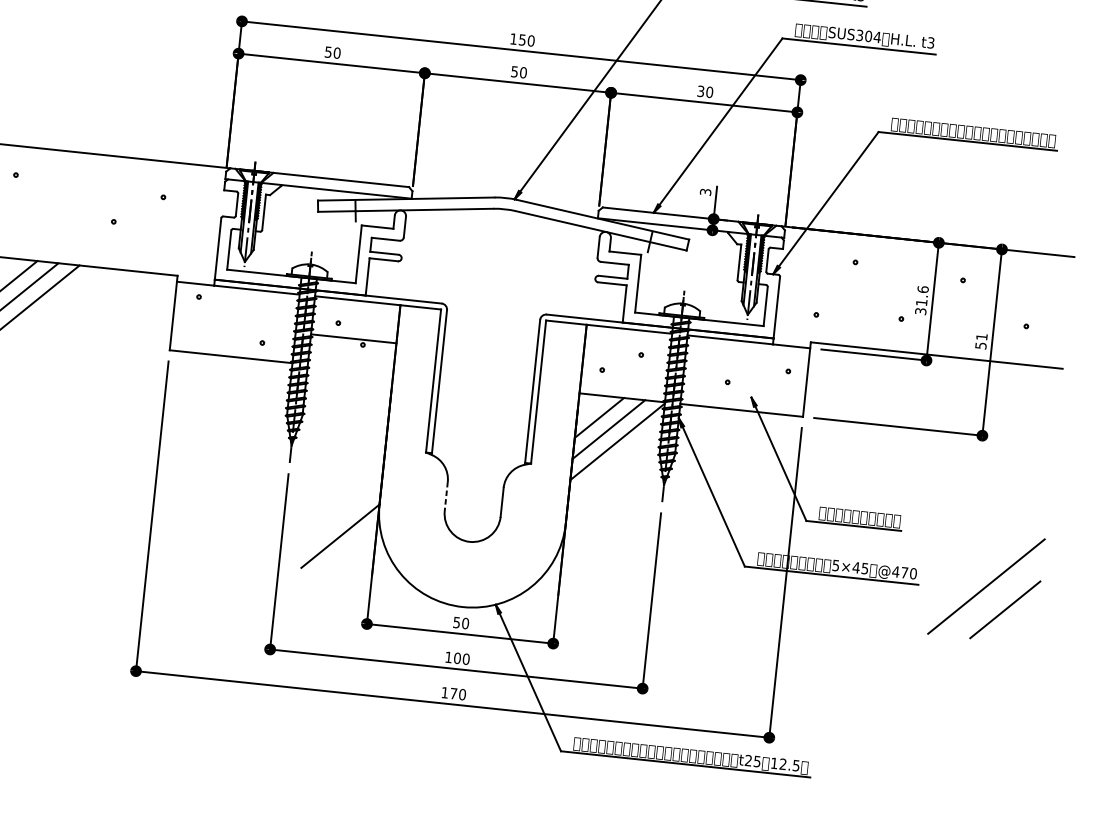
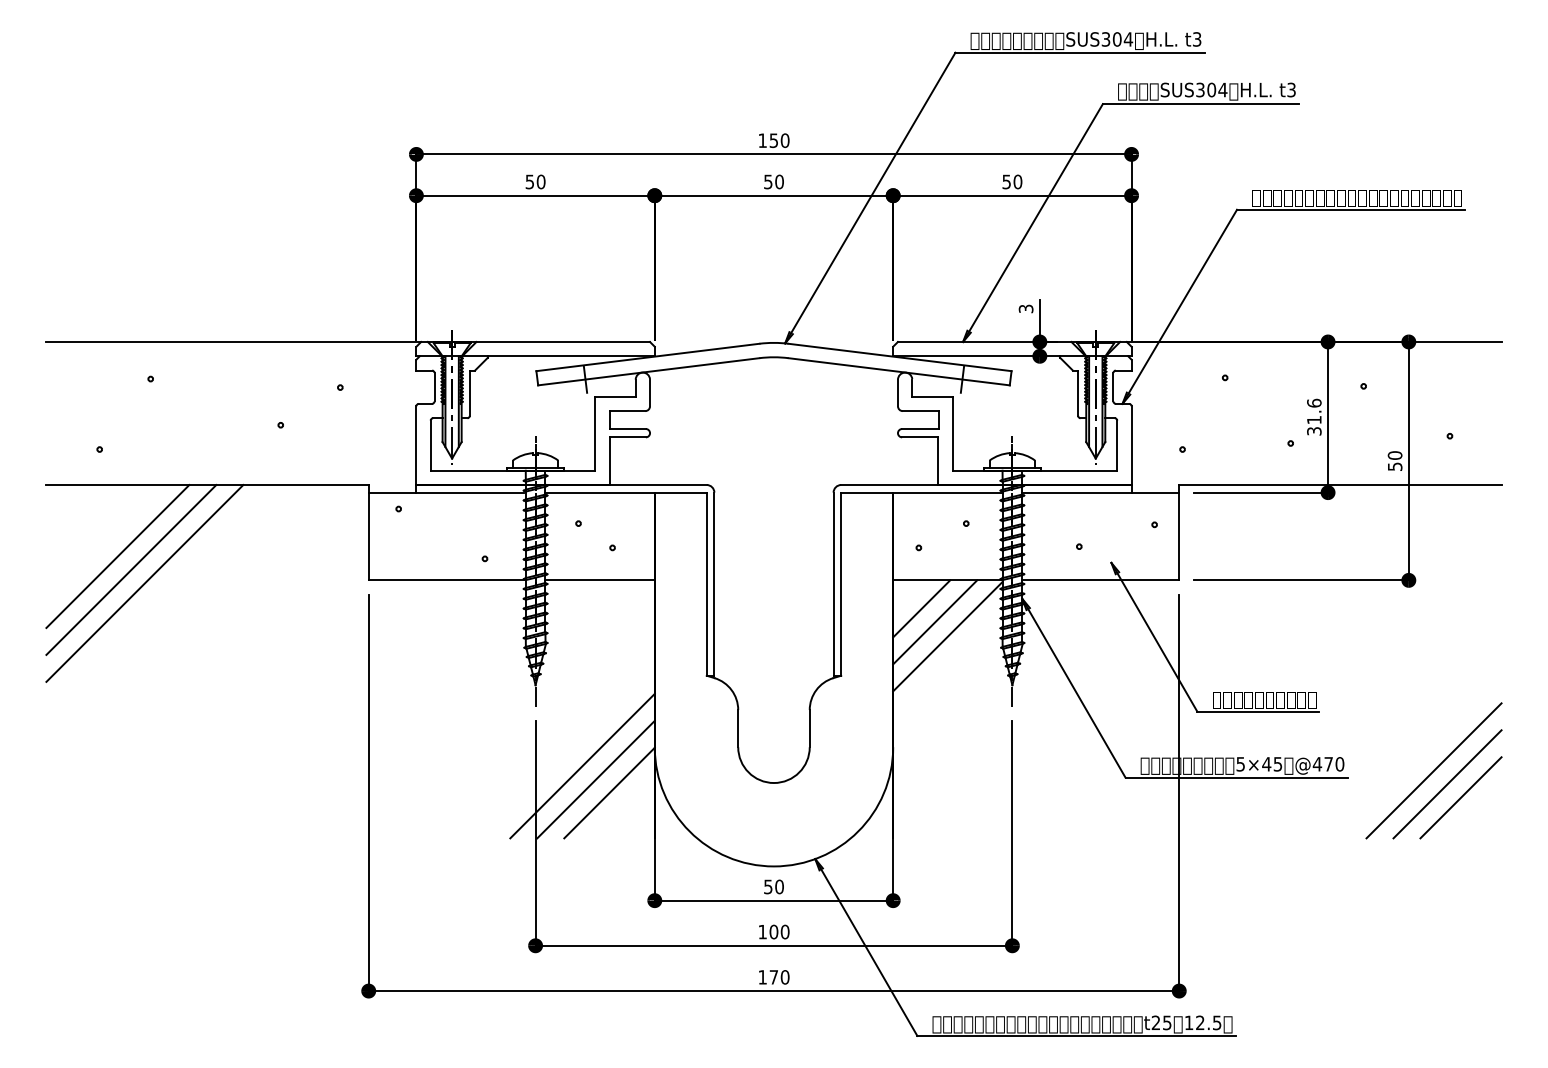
text: (700, 91) -> (1006, 181), 30 -> 50
text: (981, 336) -> (1394, 455), 51 -> 50
line: (353, 338) -> (599, 580), moved
line: (446, 496) -> (738, 728), dashed -> solid
line: (321, 512) -> (582, 765), added
line: (330, 524) -> (595, 779), added
line: (995, 598) -> (1447, 784), added

